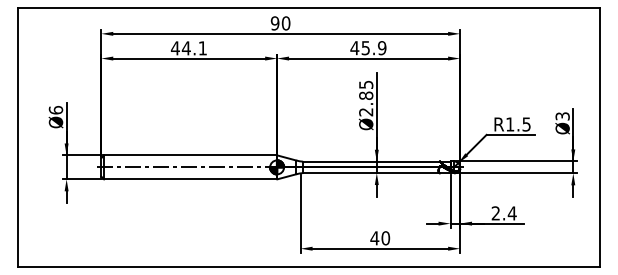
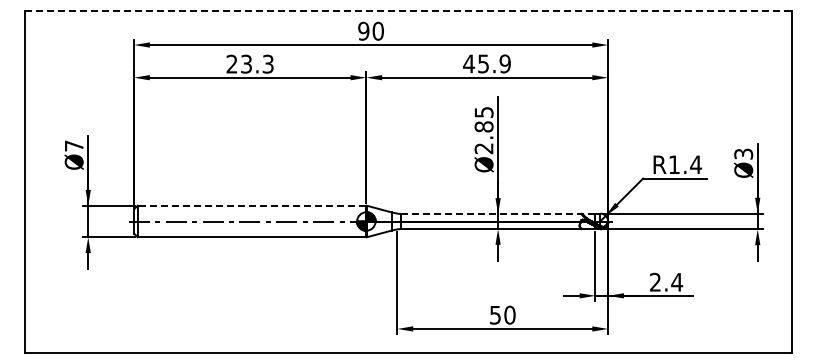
line: (309, 7) -> (408, 10), solid -> dashed
text: (188, 47) -> (249, 63), 44.1 -> 23.3
text: (55, 109) -> (73, 145), Ø6 -> Ø7
text: (526, 124) -> (696, 164), R1.5 -> R1.4
line: (190, 155) -> (251, 205), solid -> dashed
line: (376, 161) -> (497, 213), solid -> dashed
text: (374, 238) -> (495, 315), 40 -> 50

